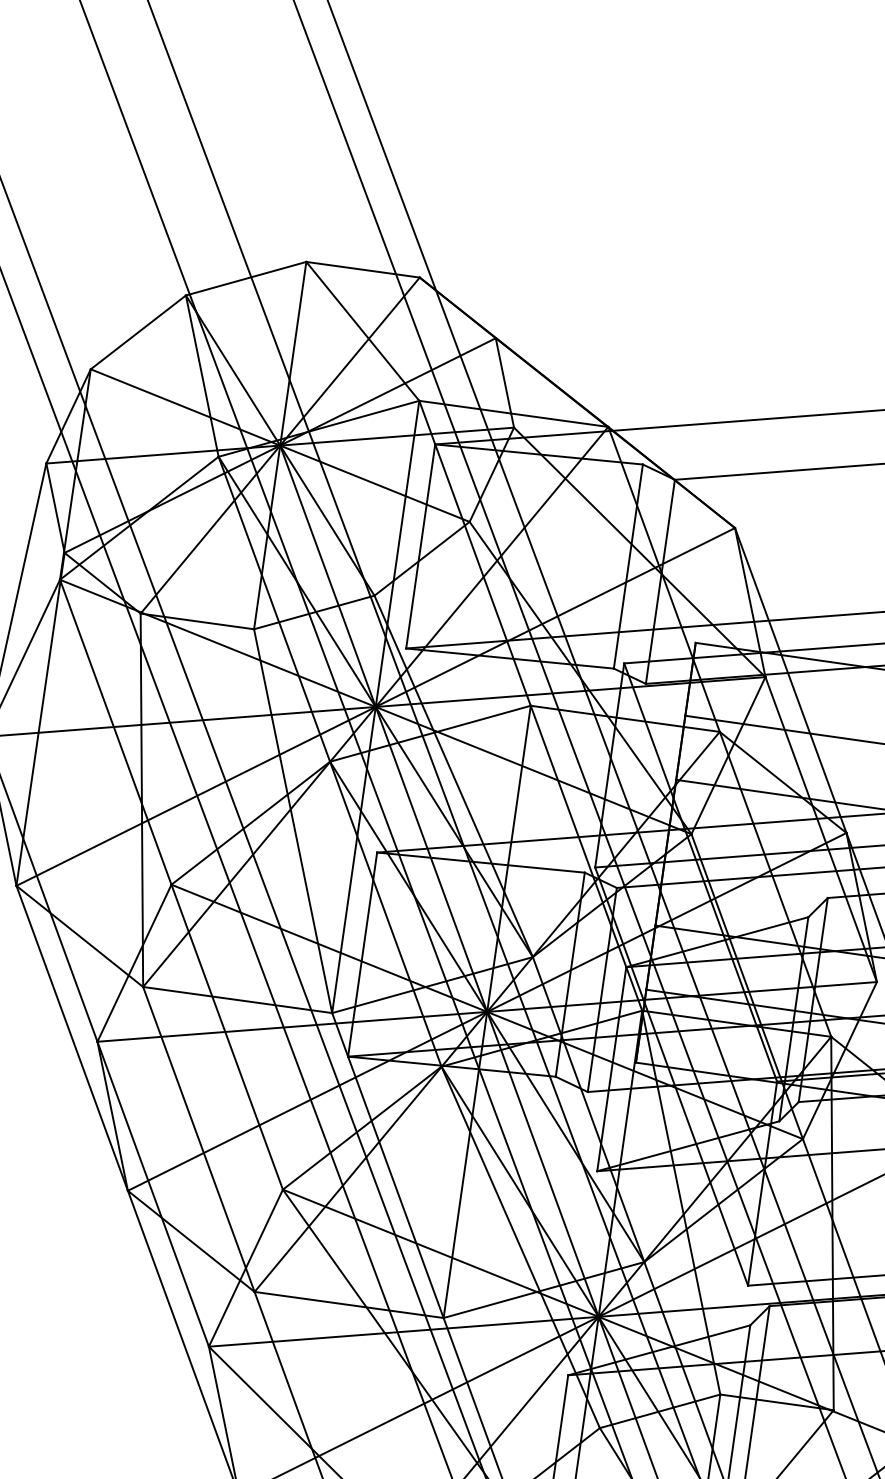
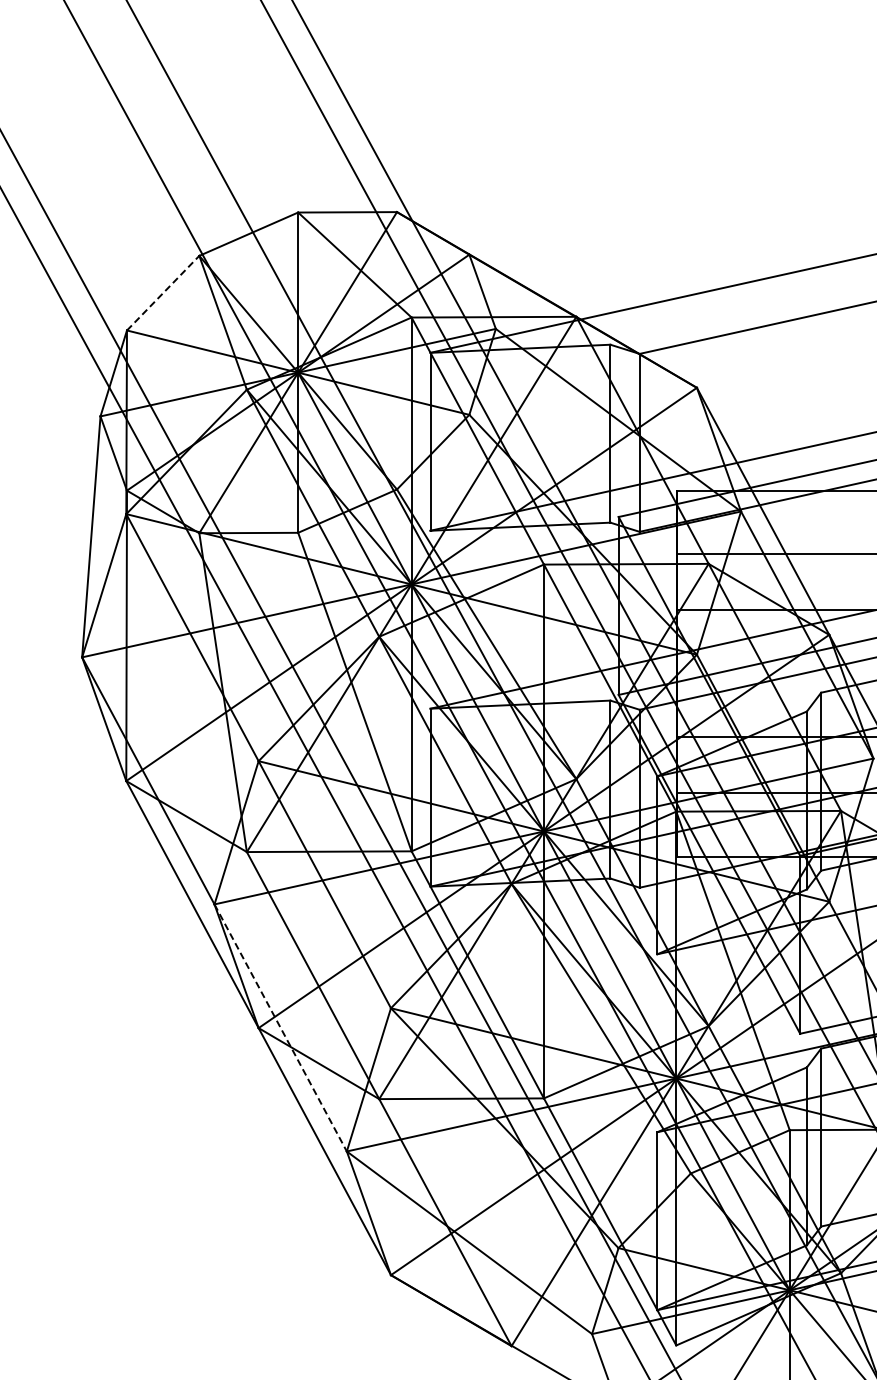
line: (138, 332) -> (163, 293), solid -> dashed
line: (152, 1194) -> (280, 1028), solid -> dashed

